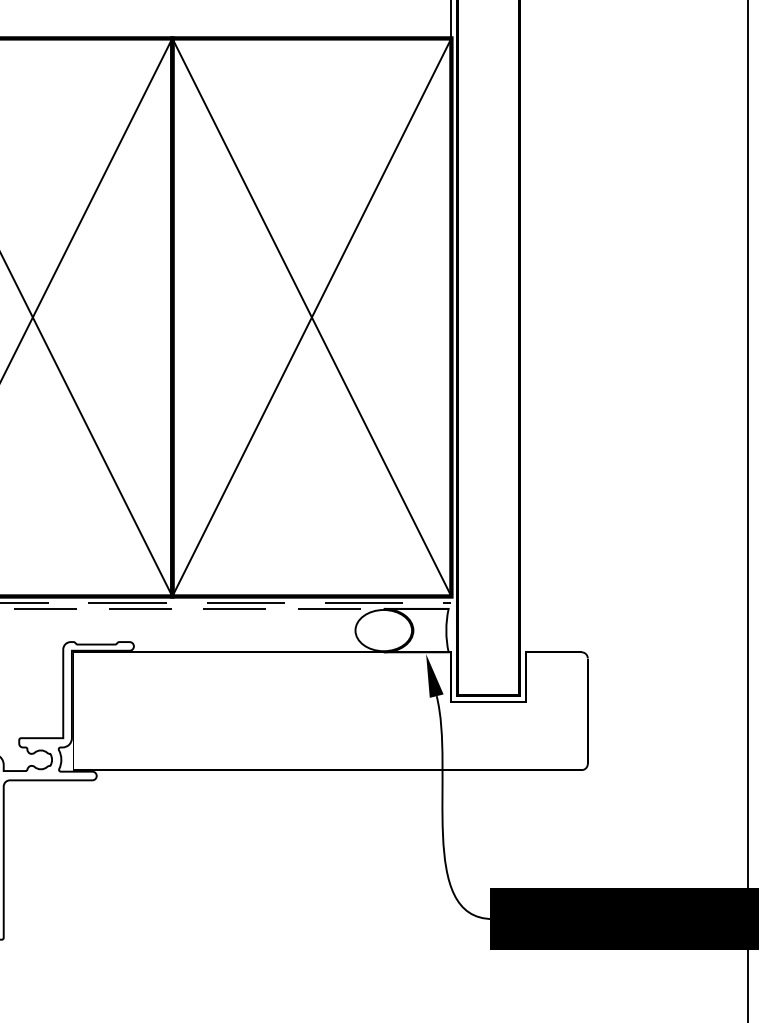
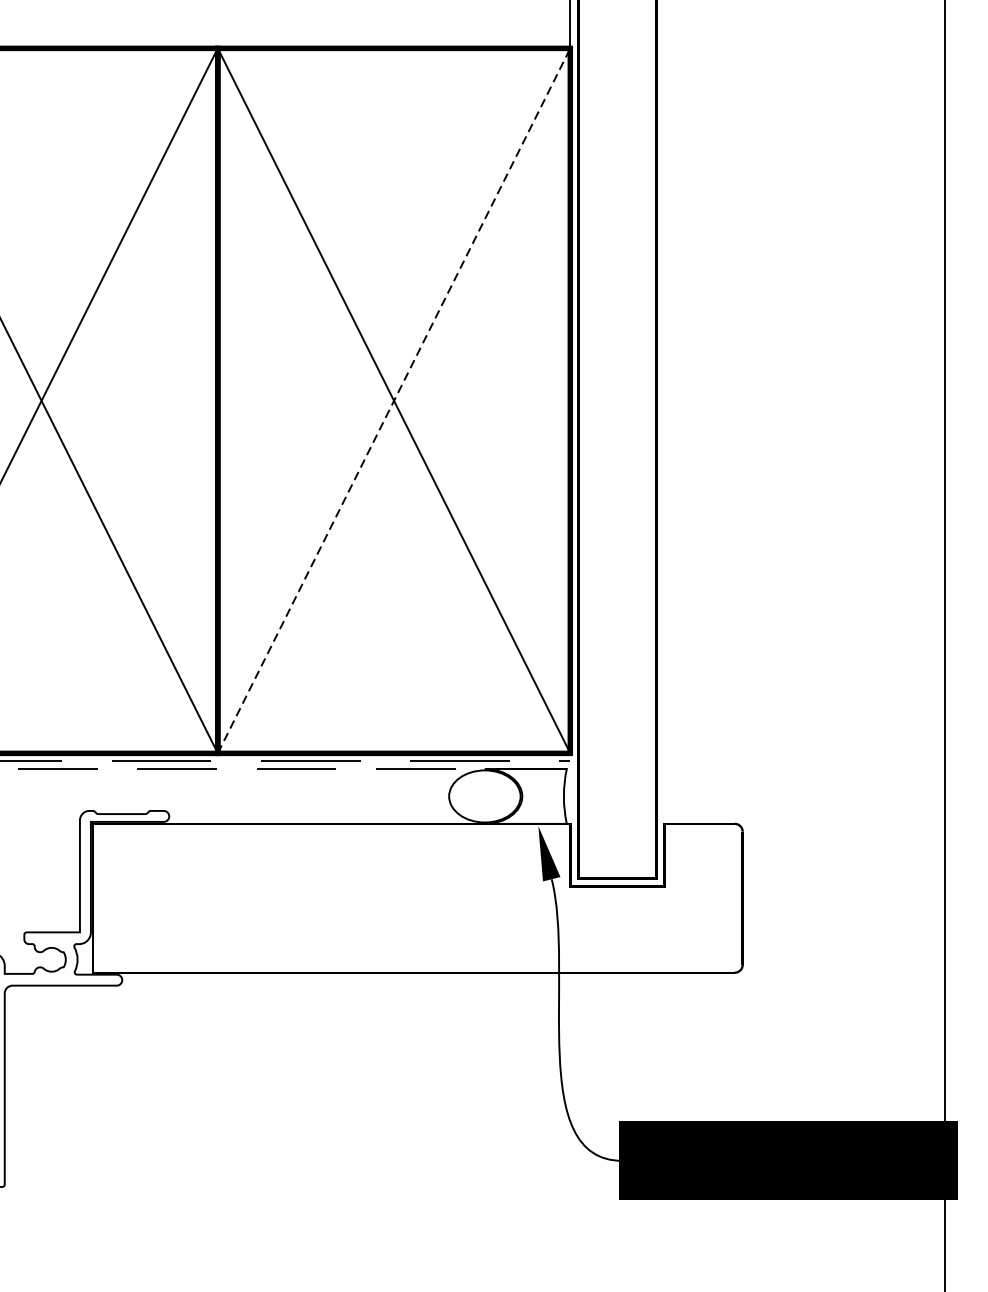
line: (311, 317) -> (393, 400), solid -> dashed

